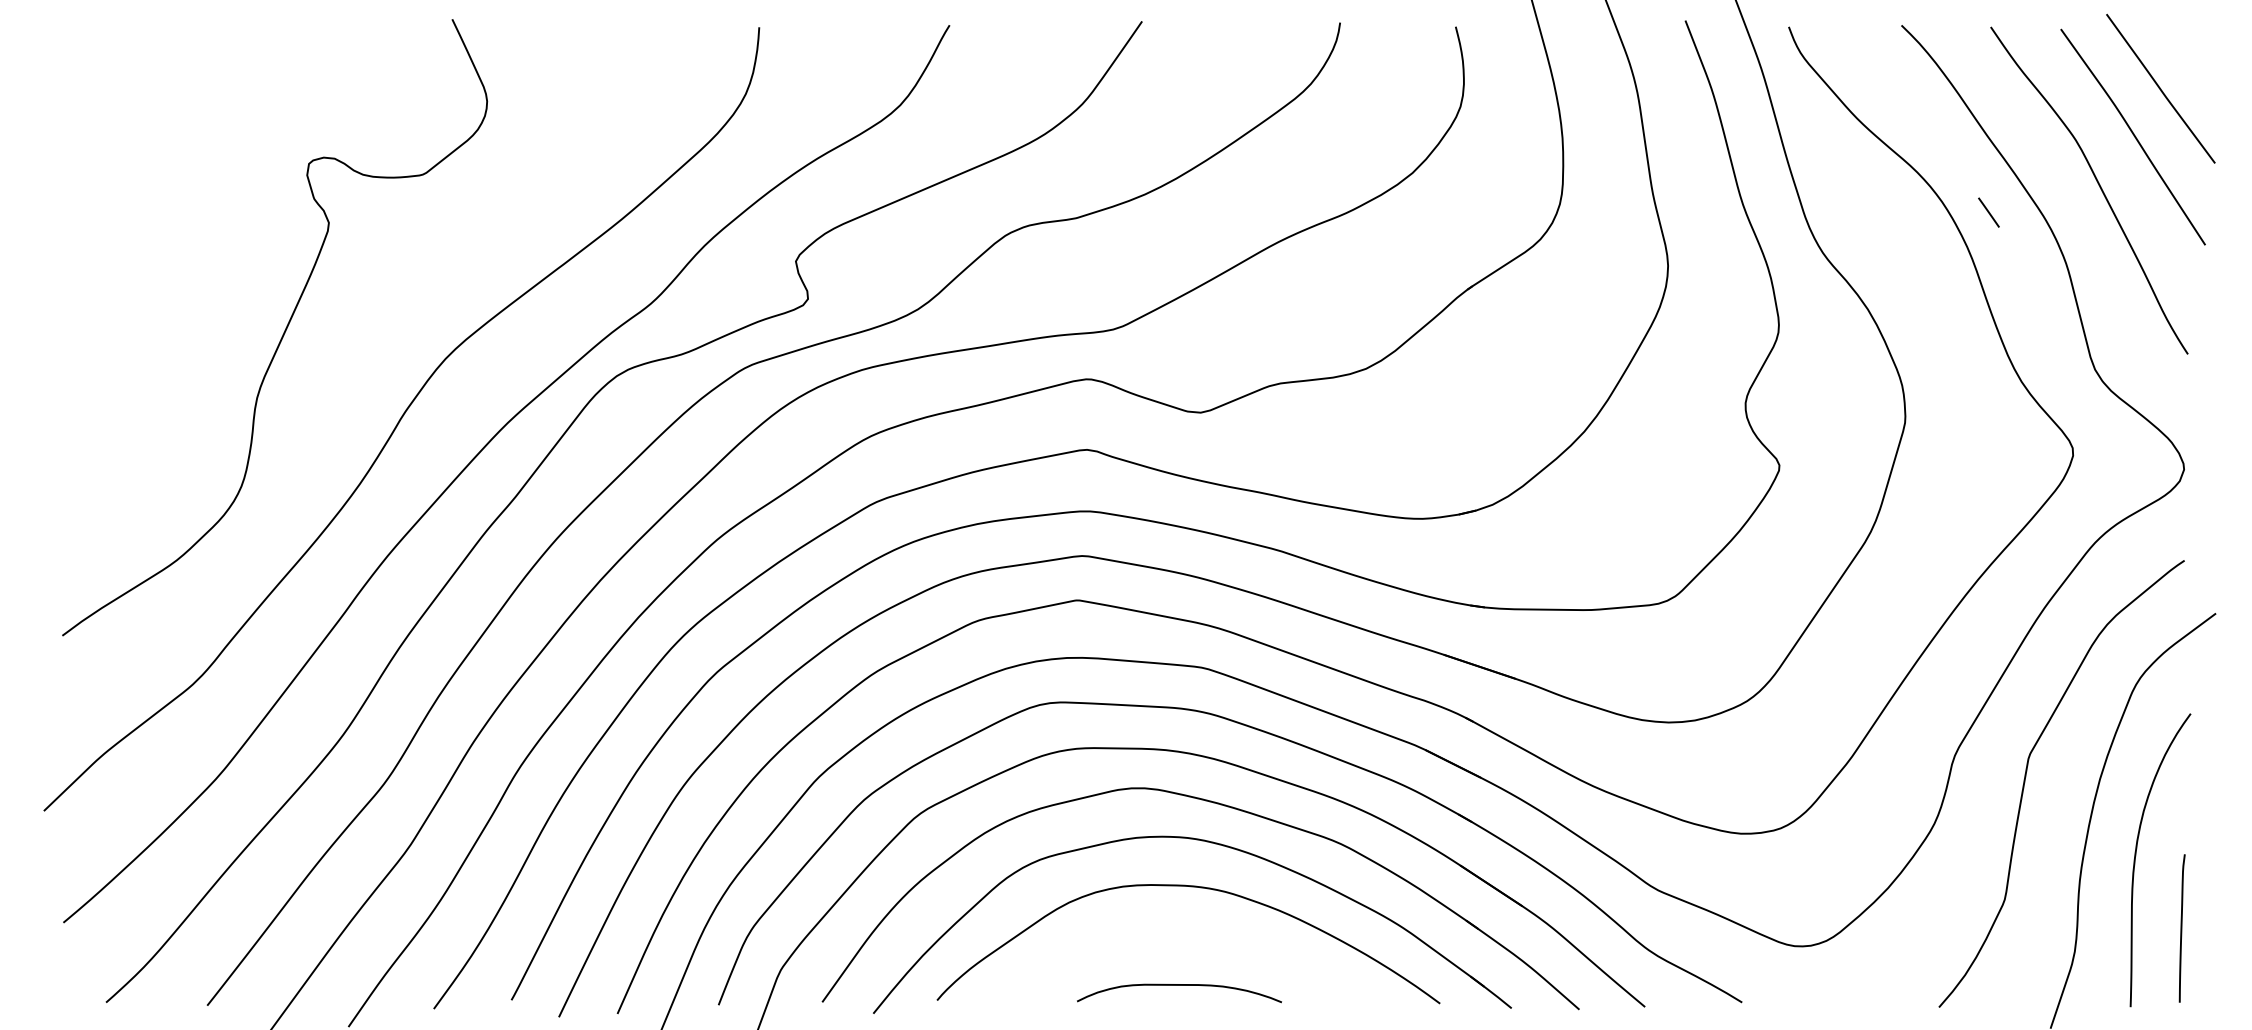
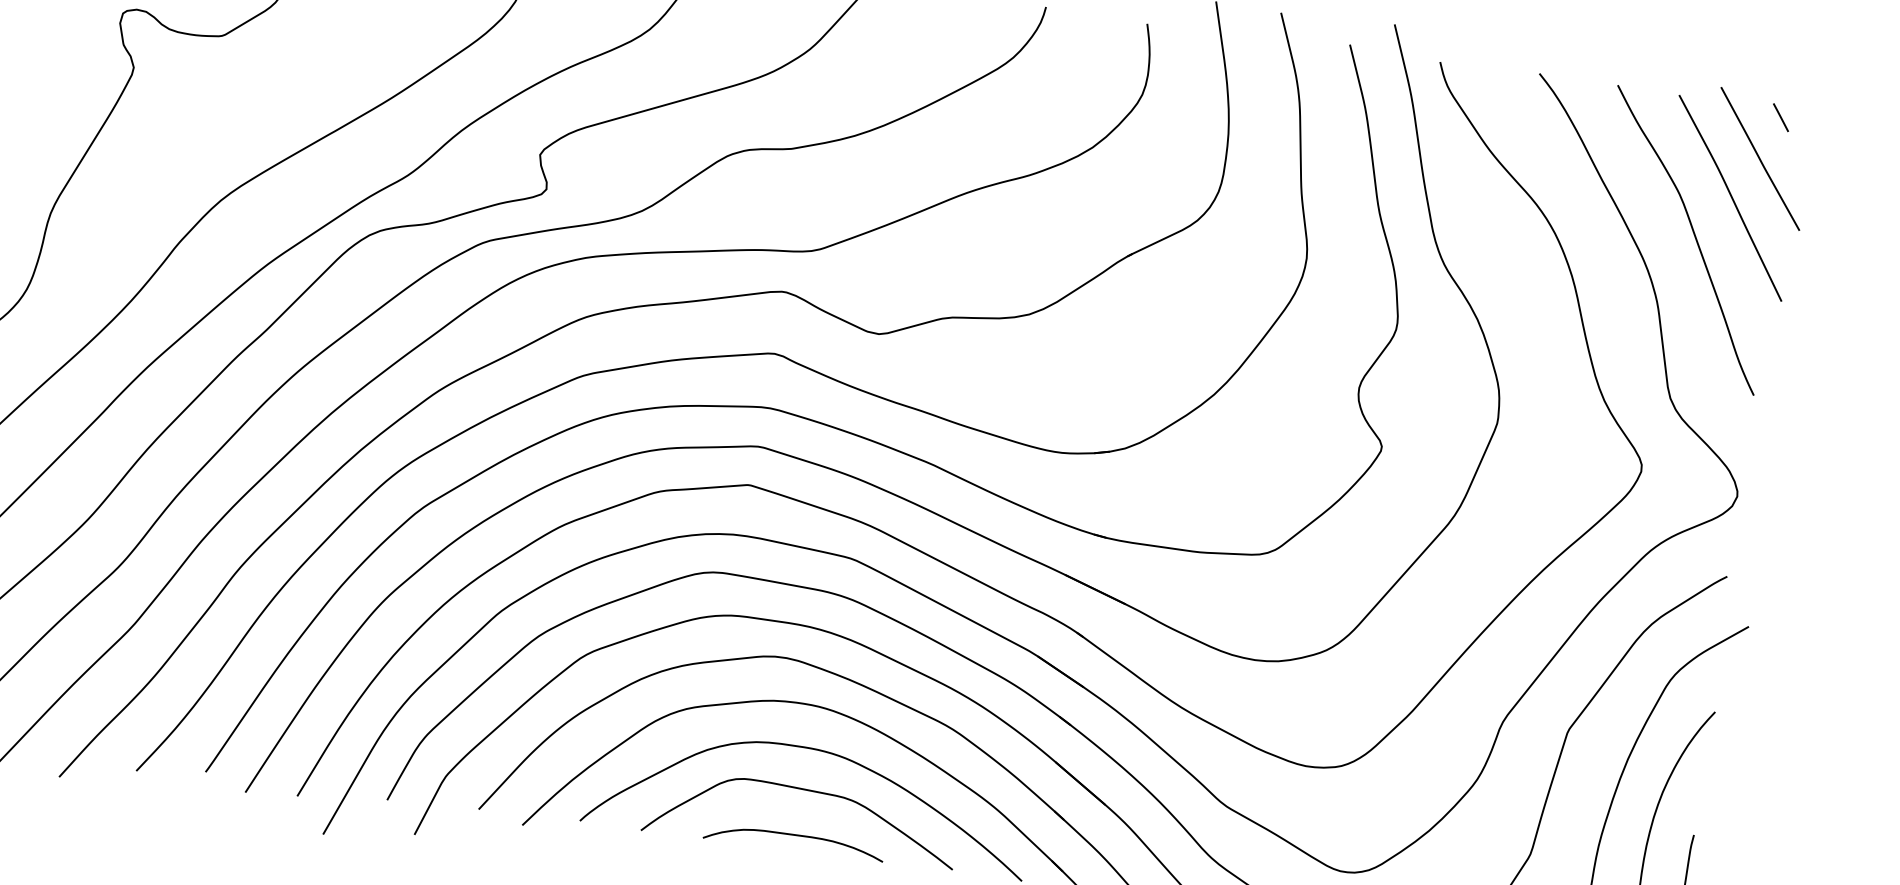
line: (1988, 212) -> (1780, 117), moved
curve: (1183, 933) -> (804, 790), added

